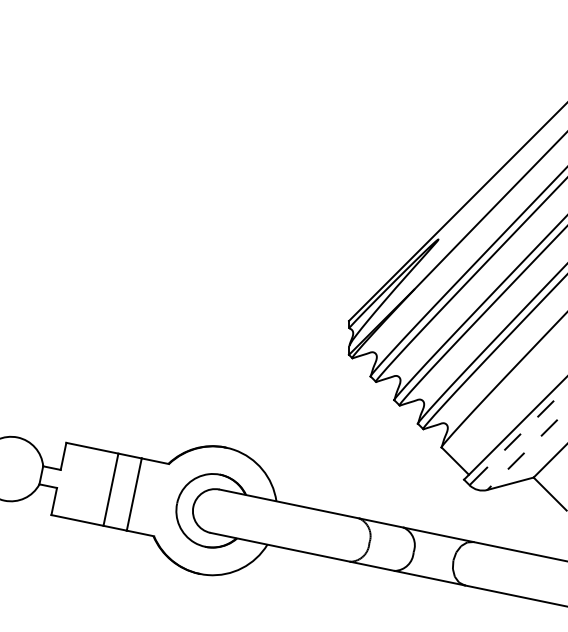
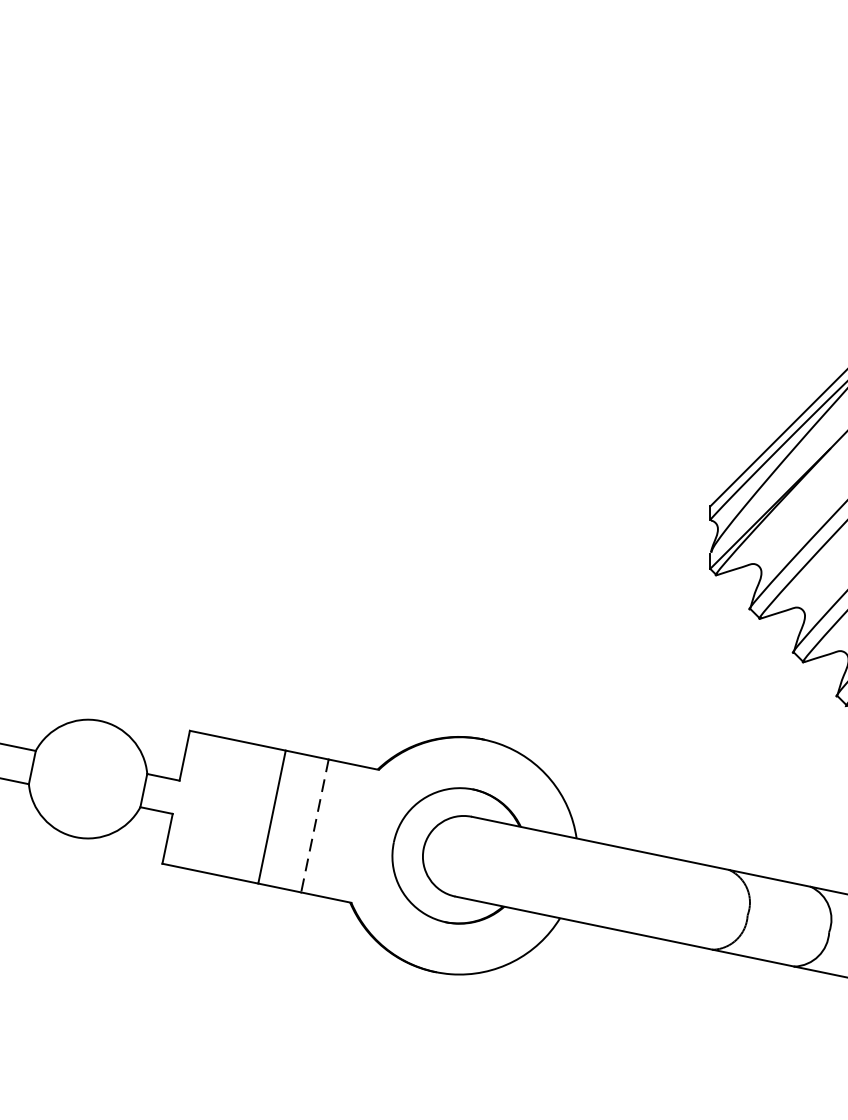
line: (134, 494) -> (315, 825), solid -> dashed

